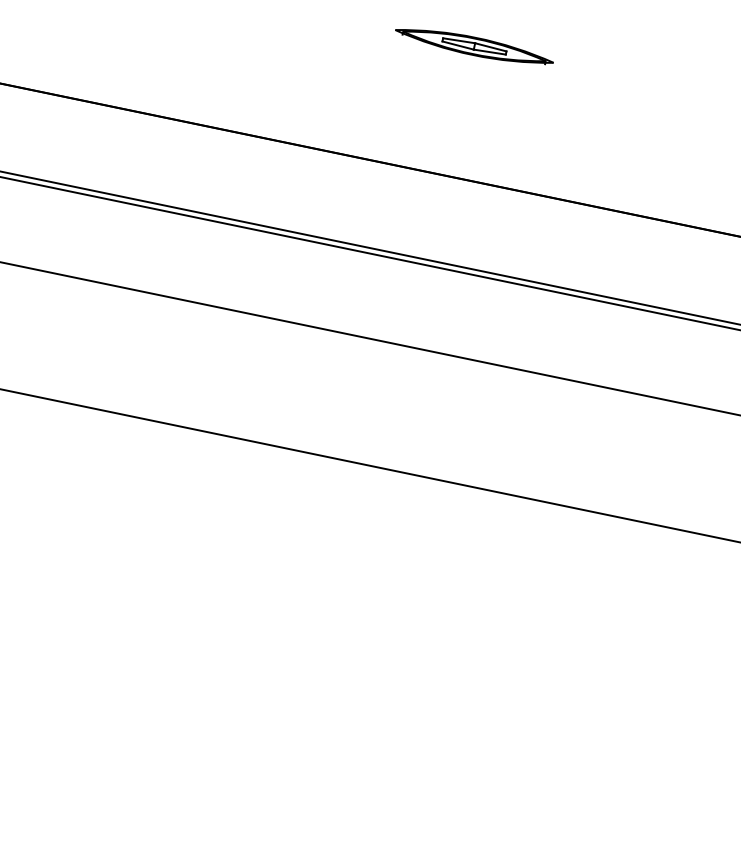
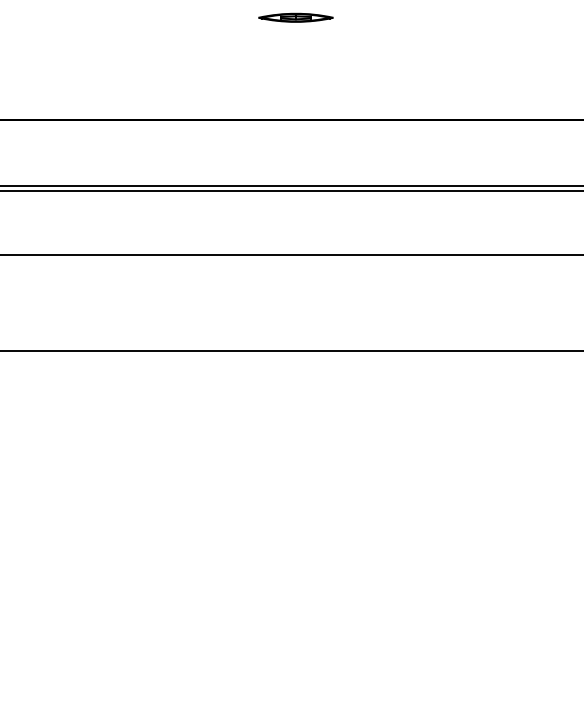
part: (473, 46) -> (295, 17), size x0.6

